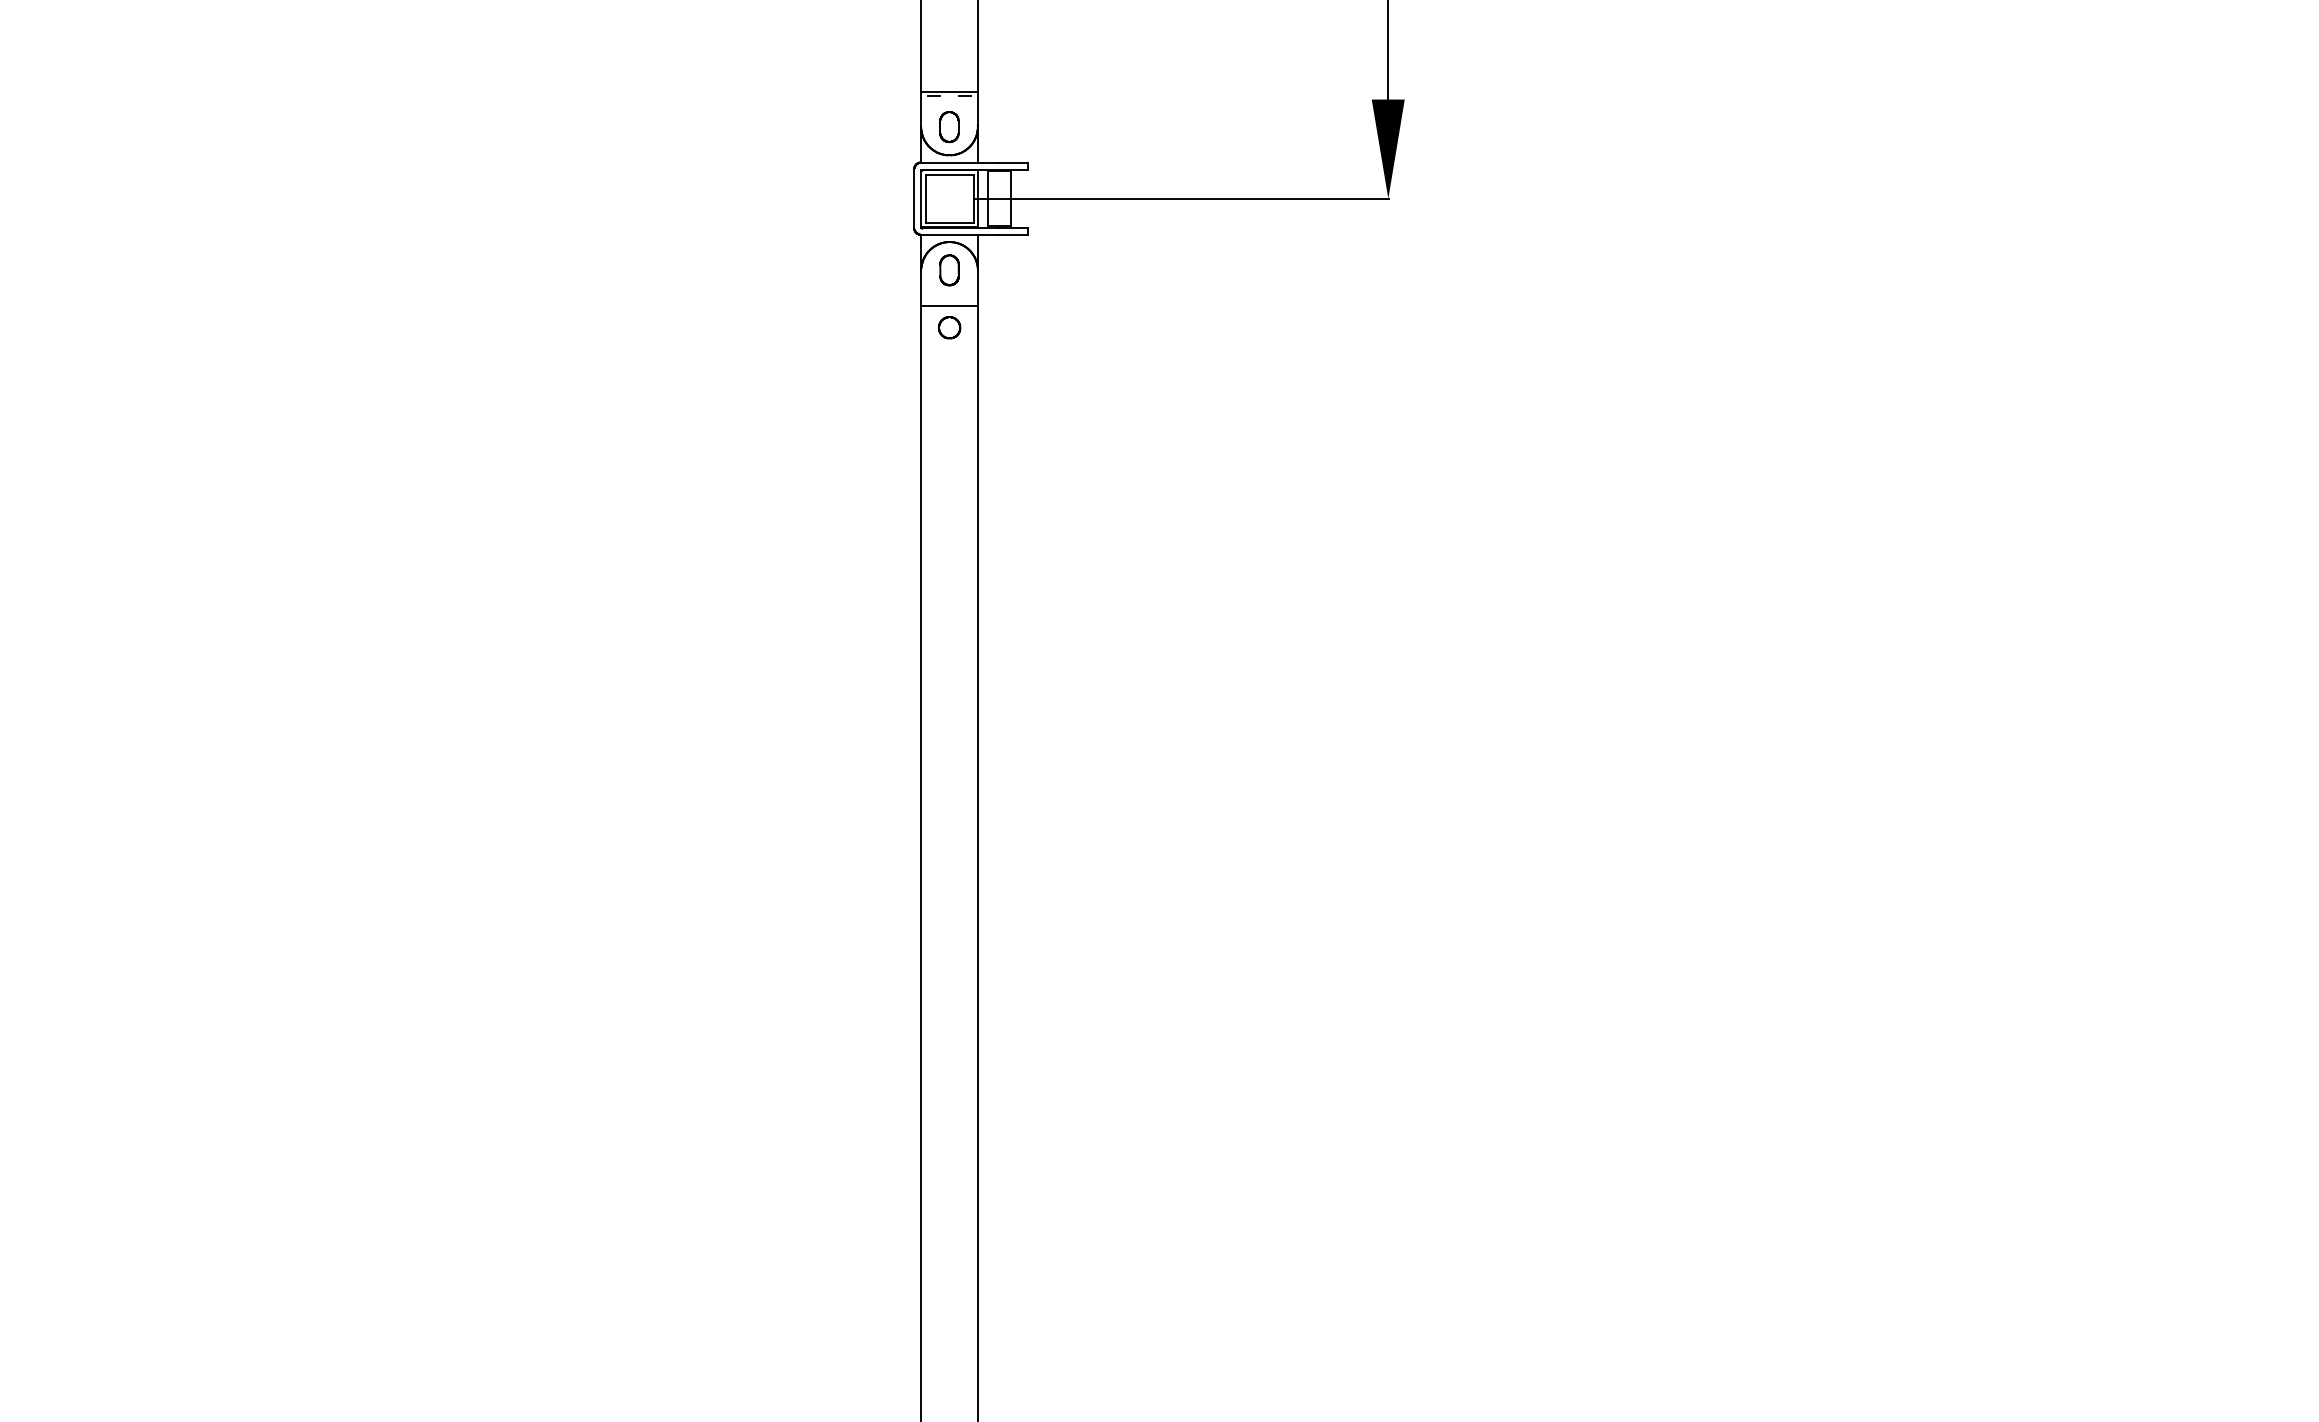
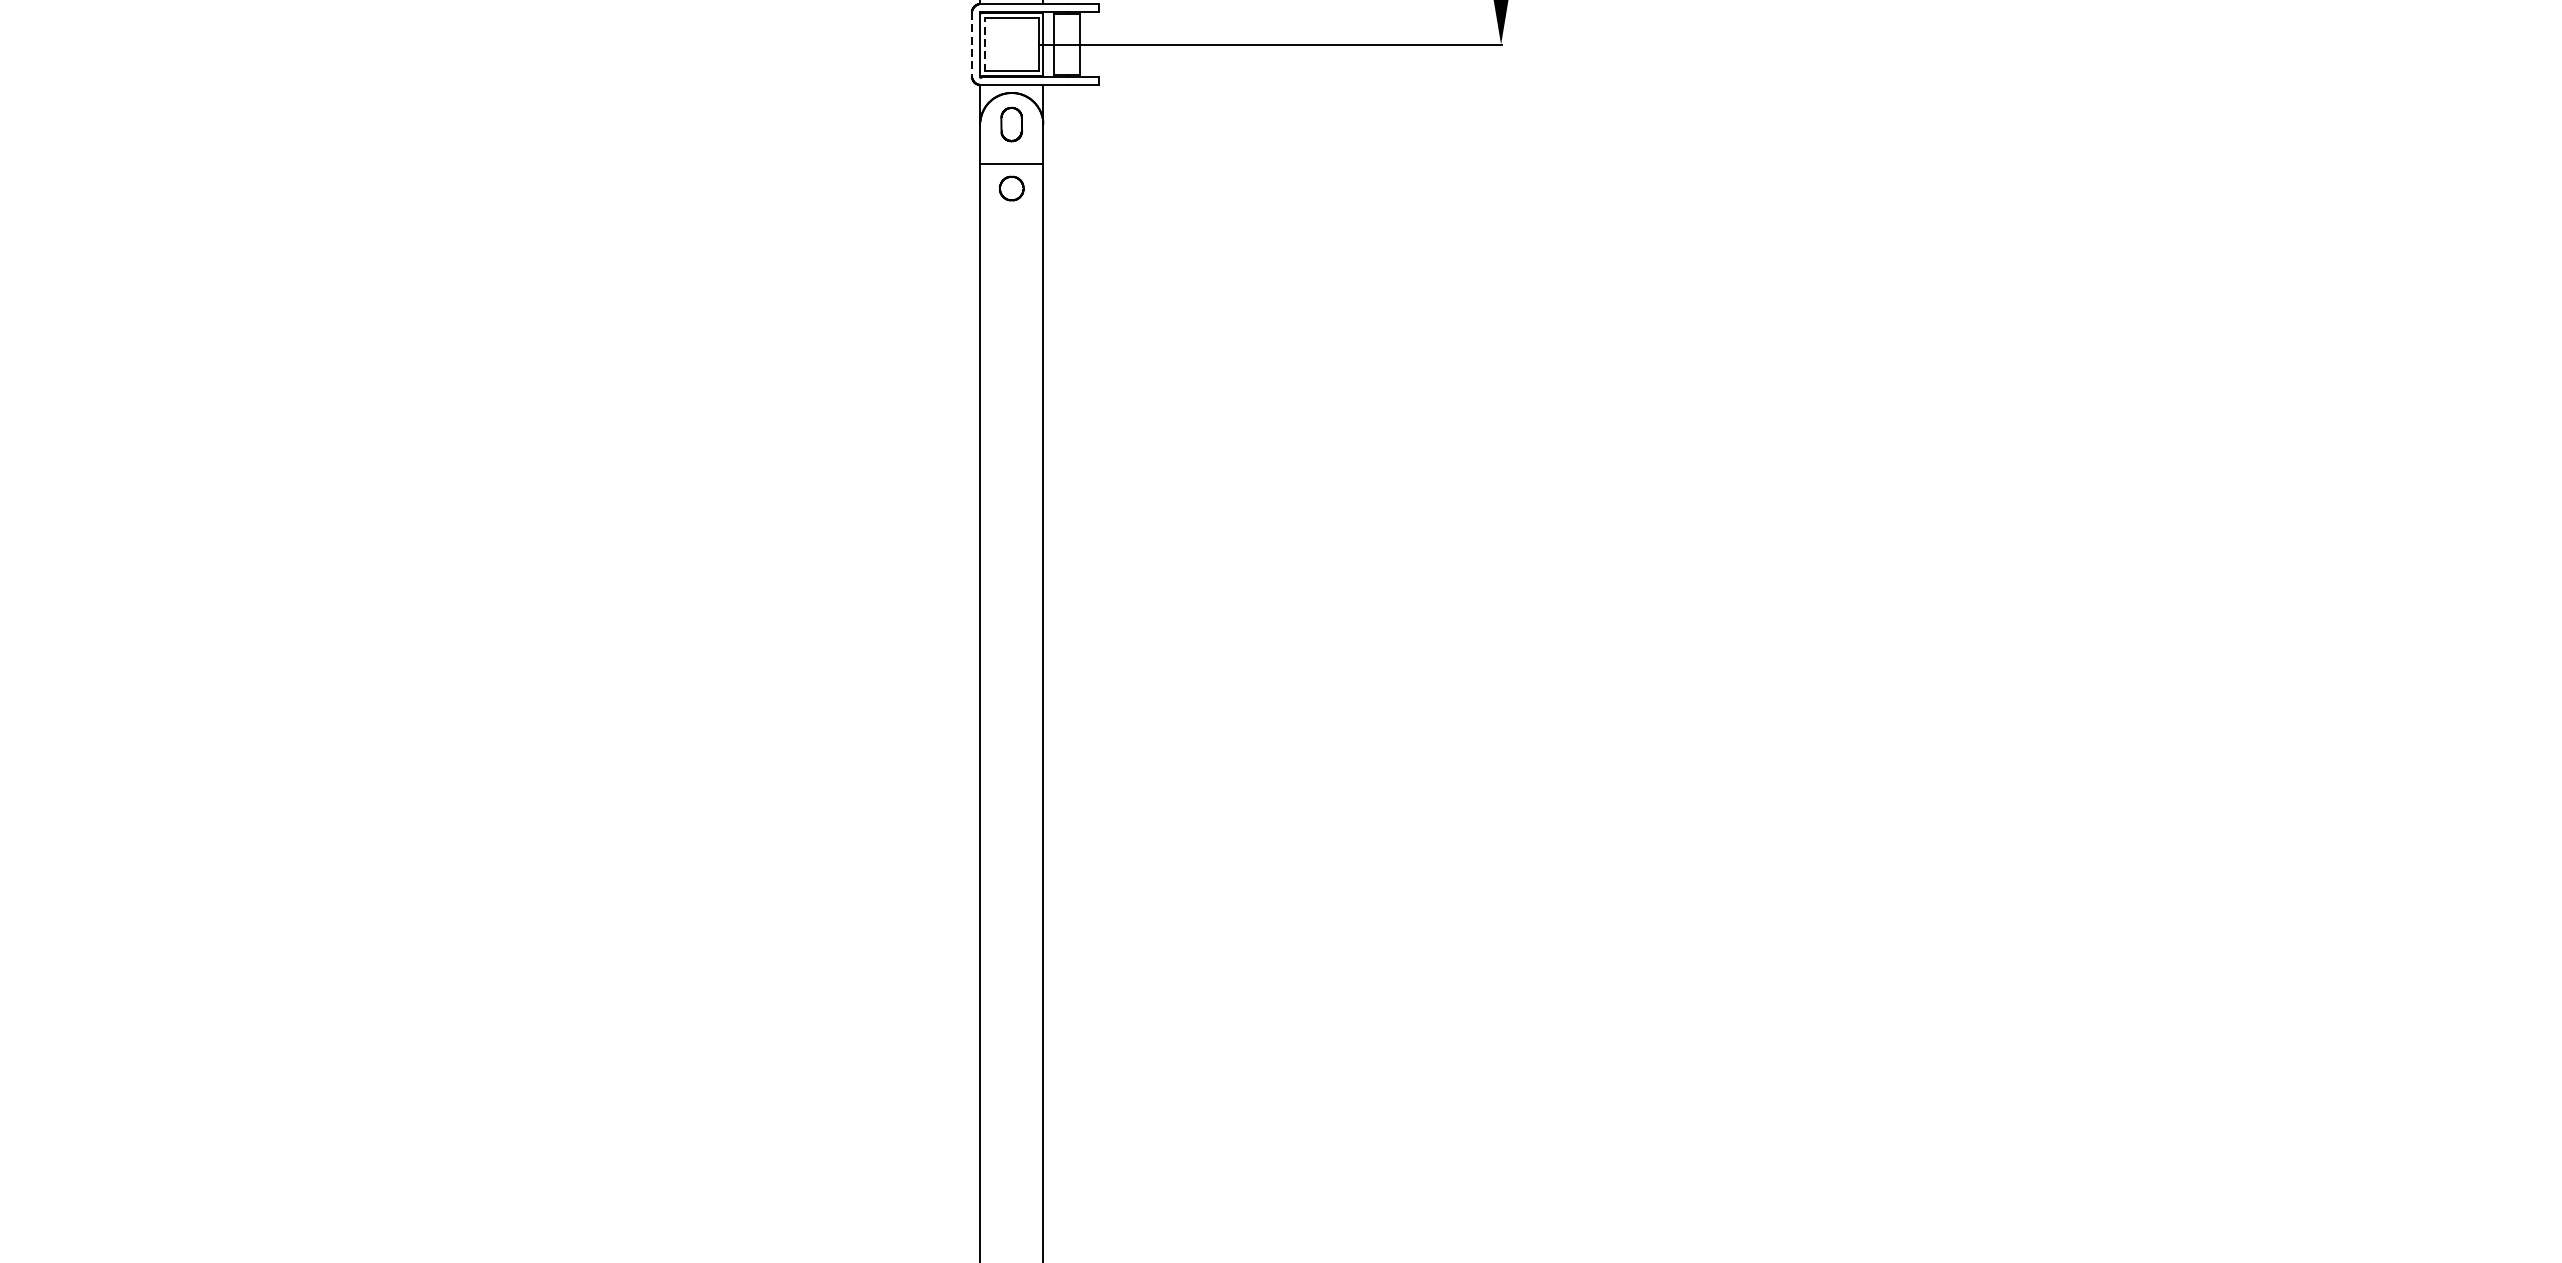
line: (925, 198) -> (984, 44), solid -> dashed
line: (914, 199) -> (972, 45), solid -> dashed

